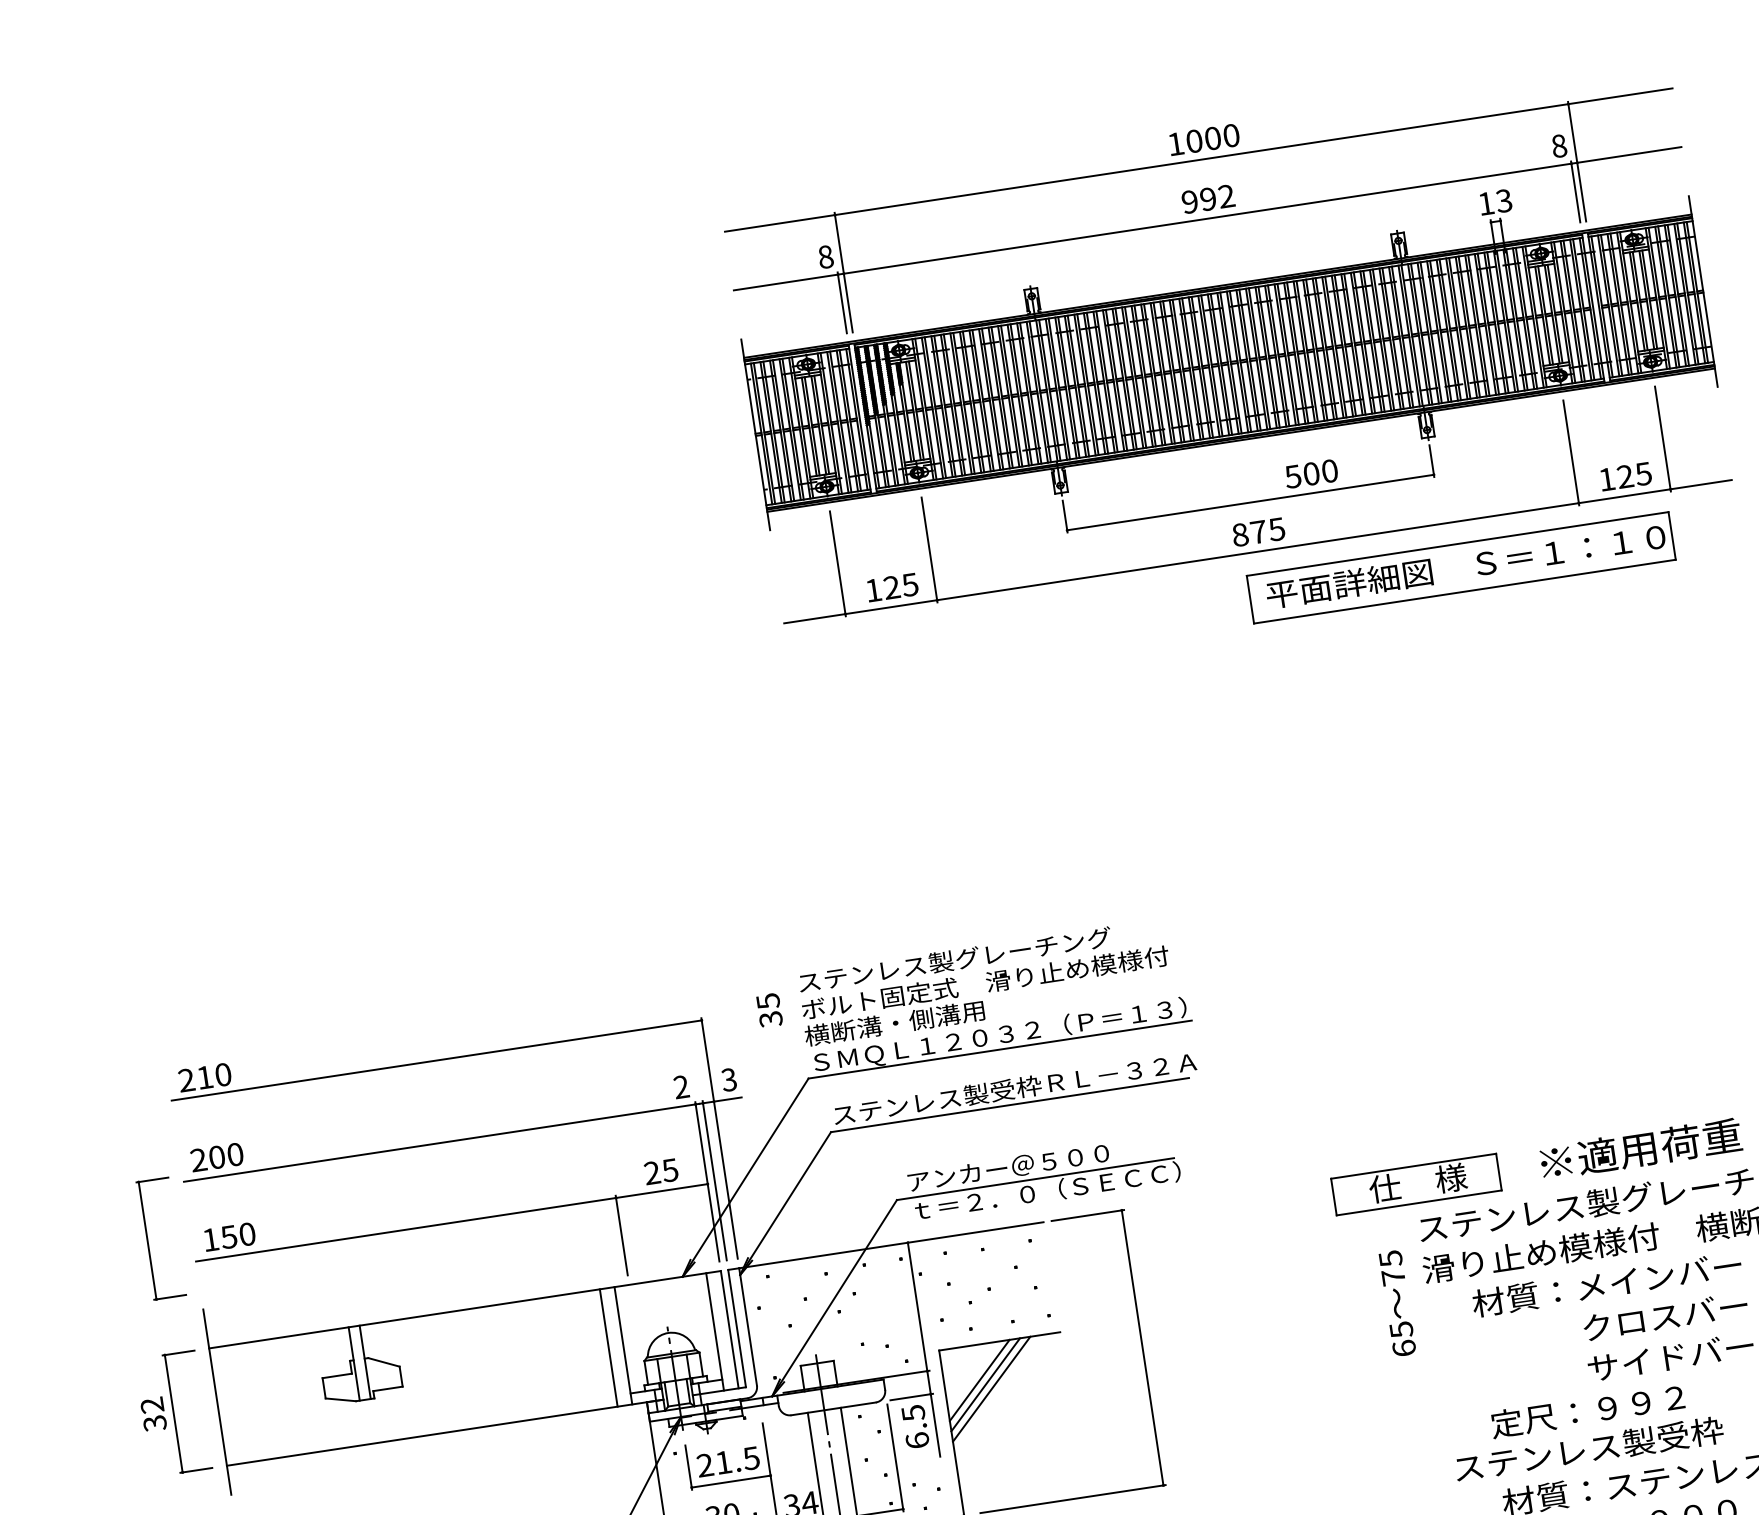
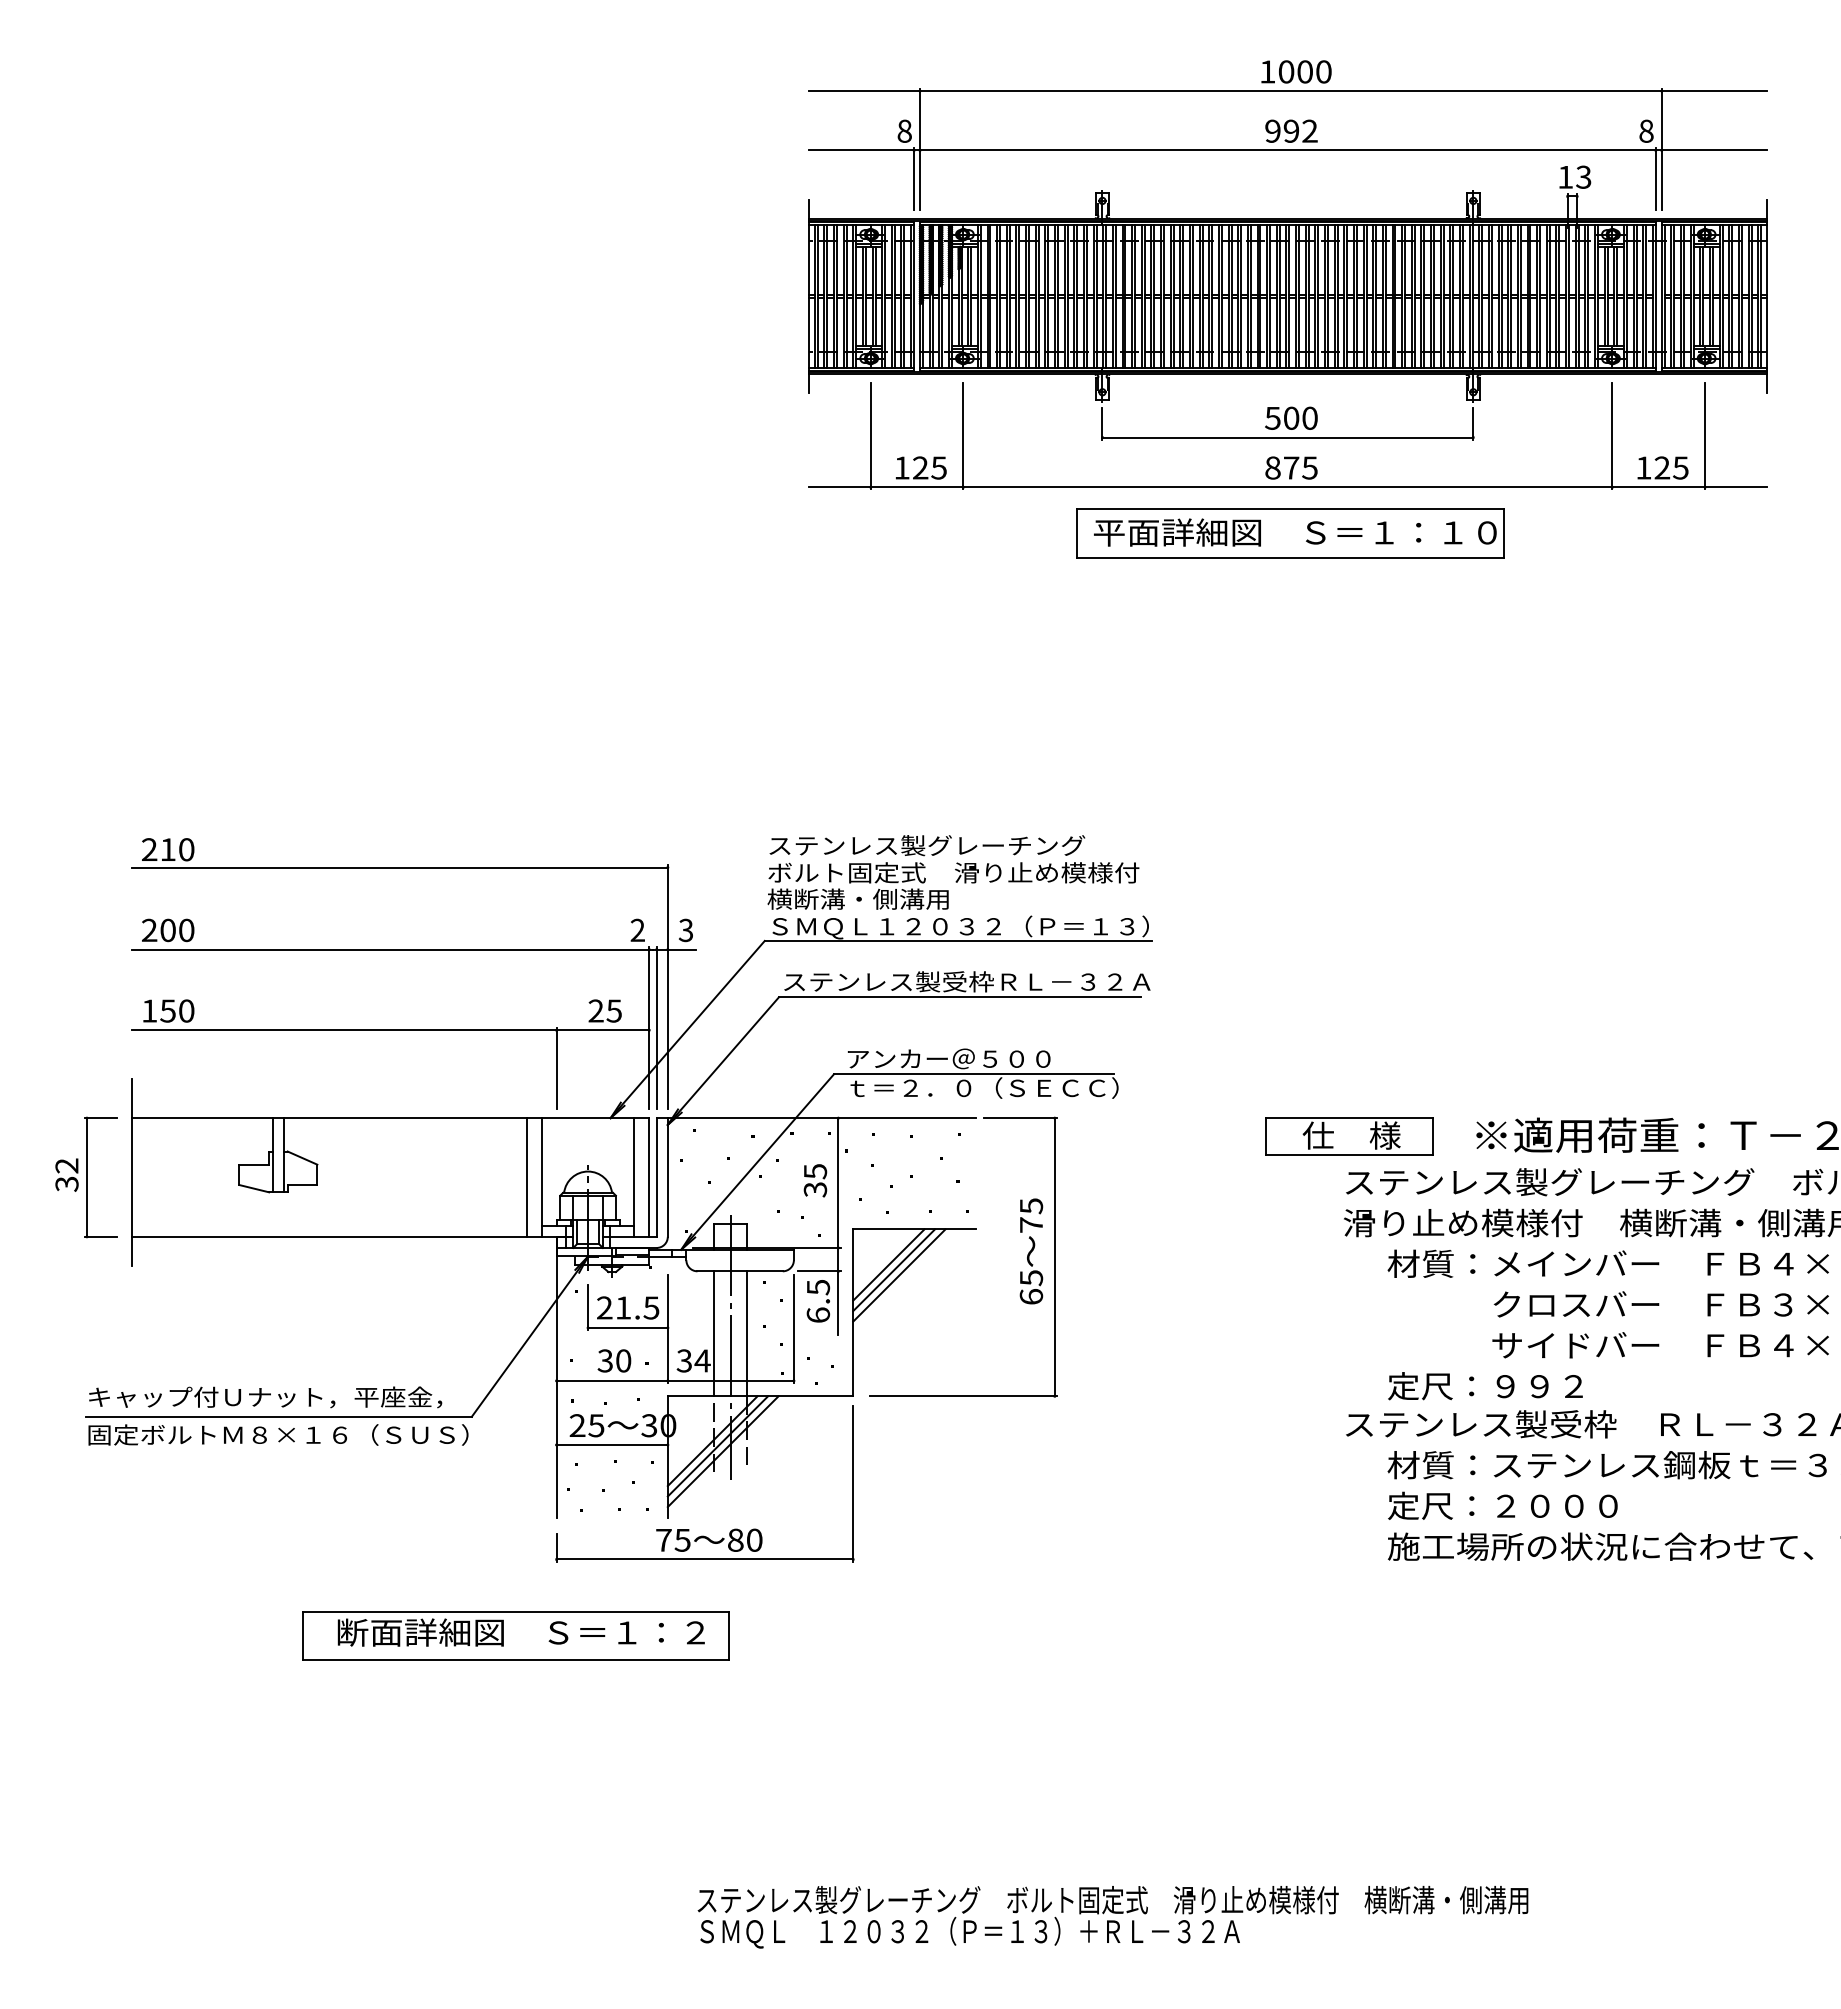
text: (1311, 473) -> (1291, 417), moved
part: (1461, 567) -> (1290, 533), moved
text: (769, 1010) -> (815, 1180), moved
part: (148, 1240) -> (87, 1002), removed
text: (1397, 1303) -> (1031, 1251), moved

